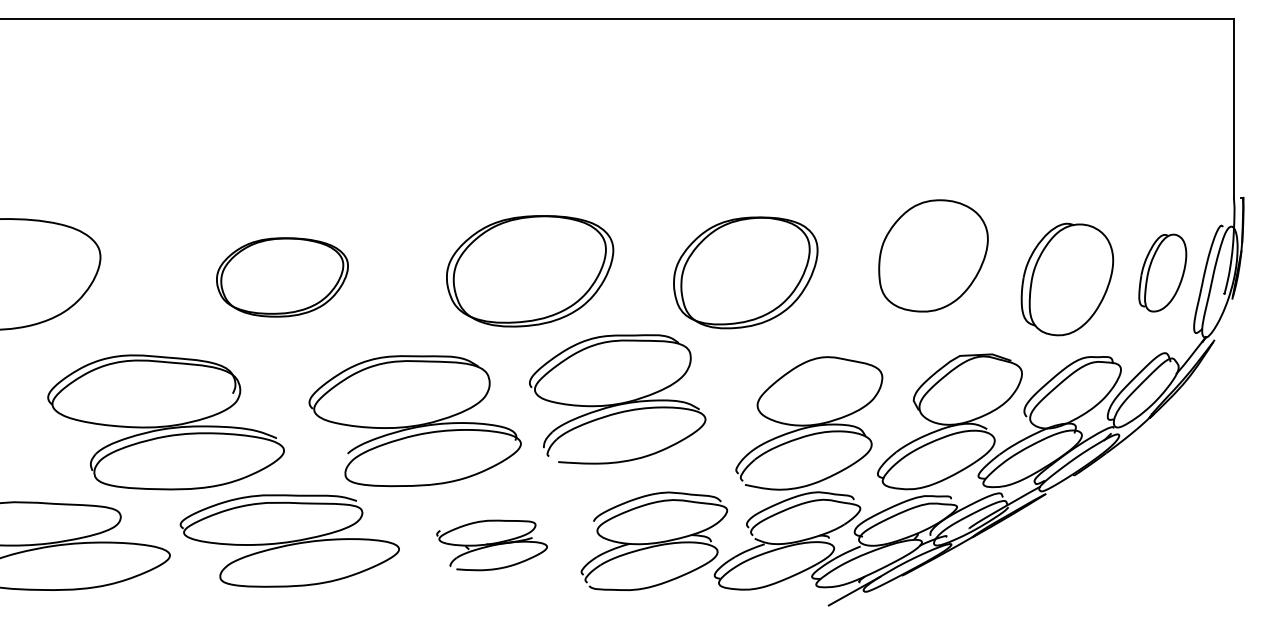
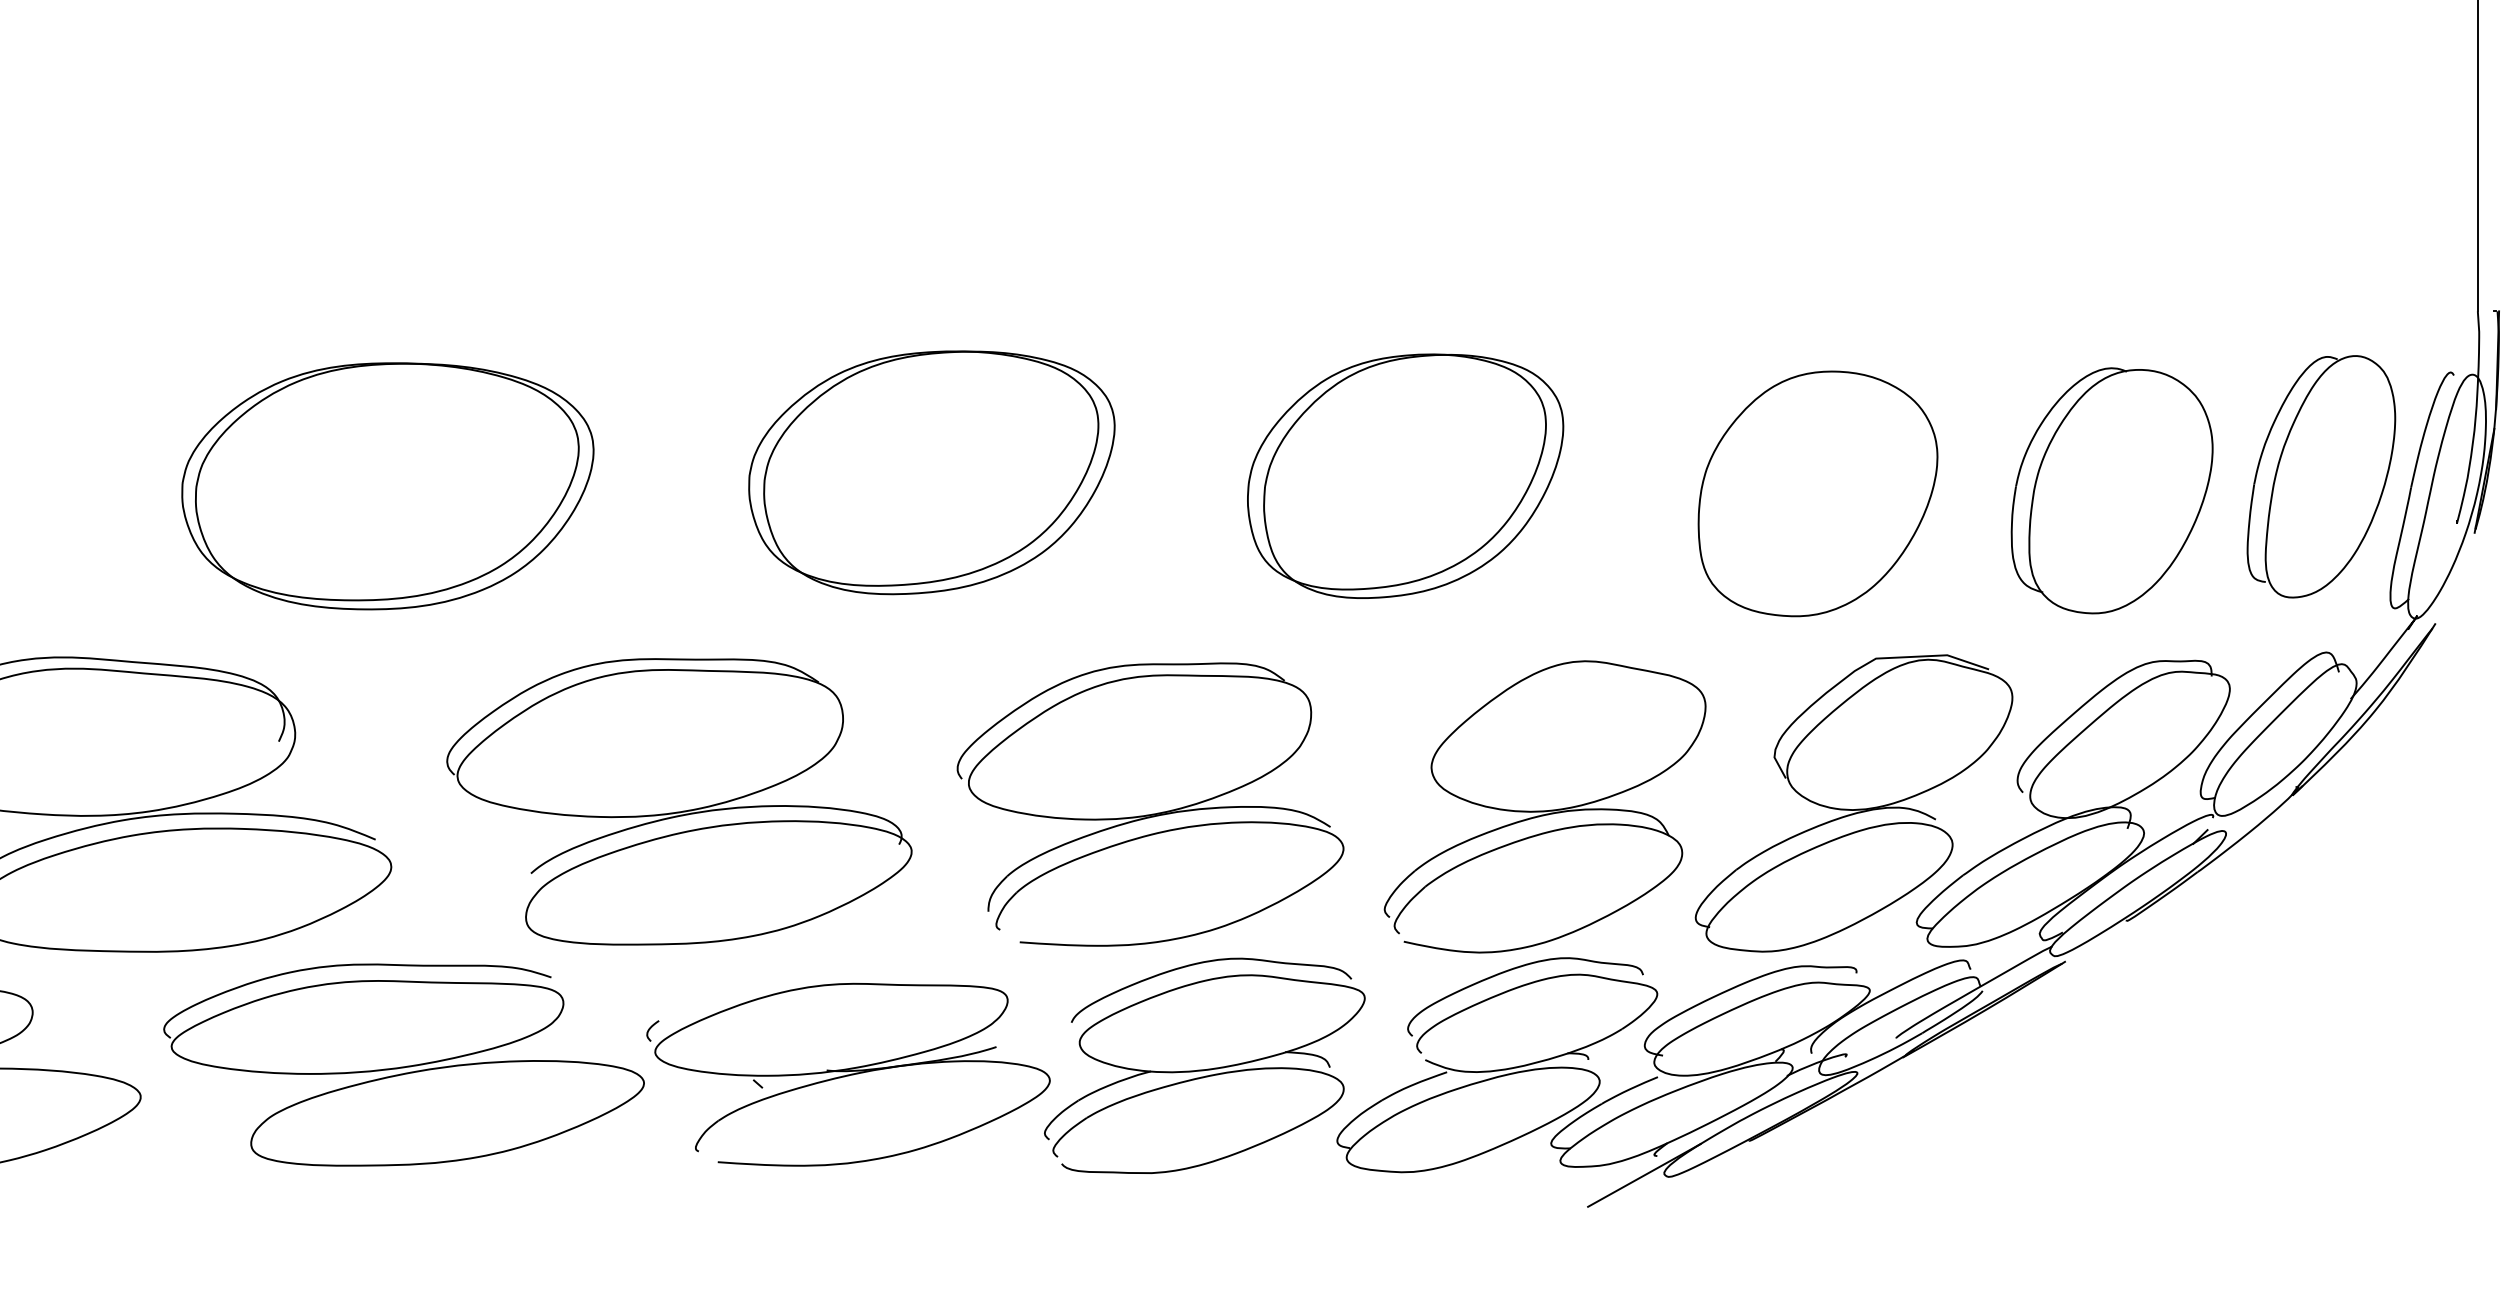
part: (933, 255) -> (1817, 492), moved
part: (1162, 272) -> (2320, 475), size x1.43
part: (282, 277) -> (387, 486), size x1.43
part: (617, 399) -> (1150, 804), moved
part: (491, 545) -> (847, 1075), size x1.67

